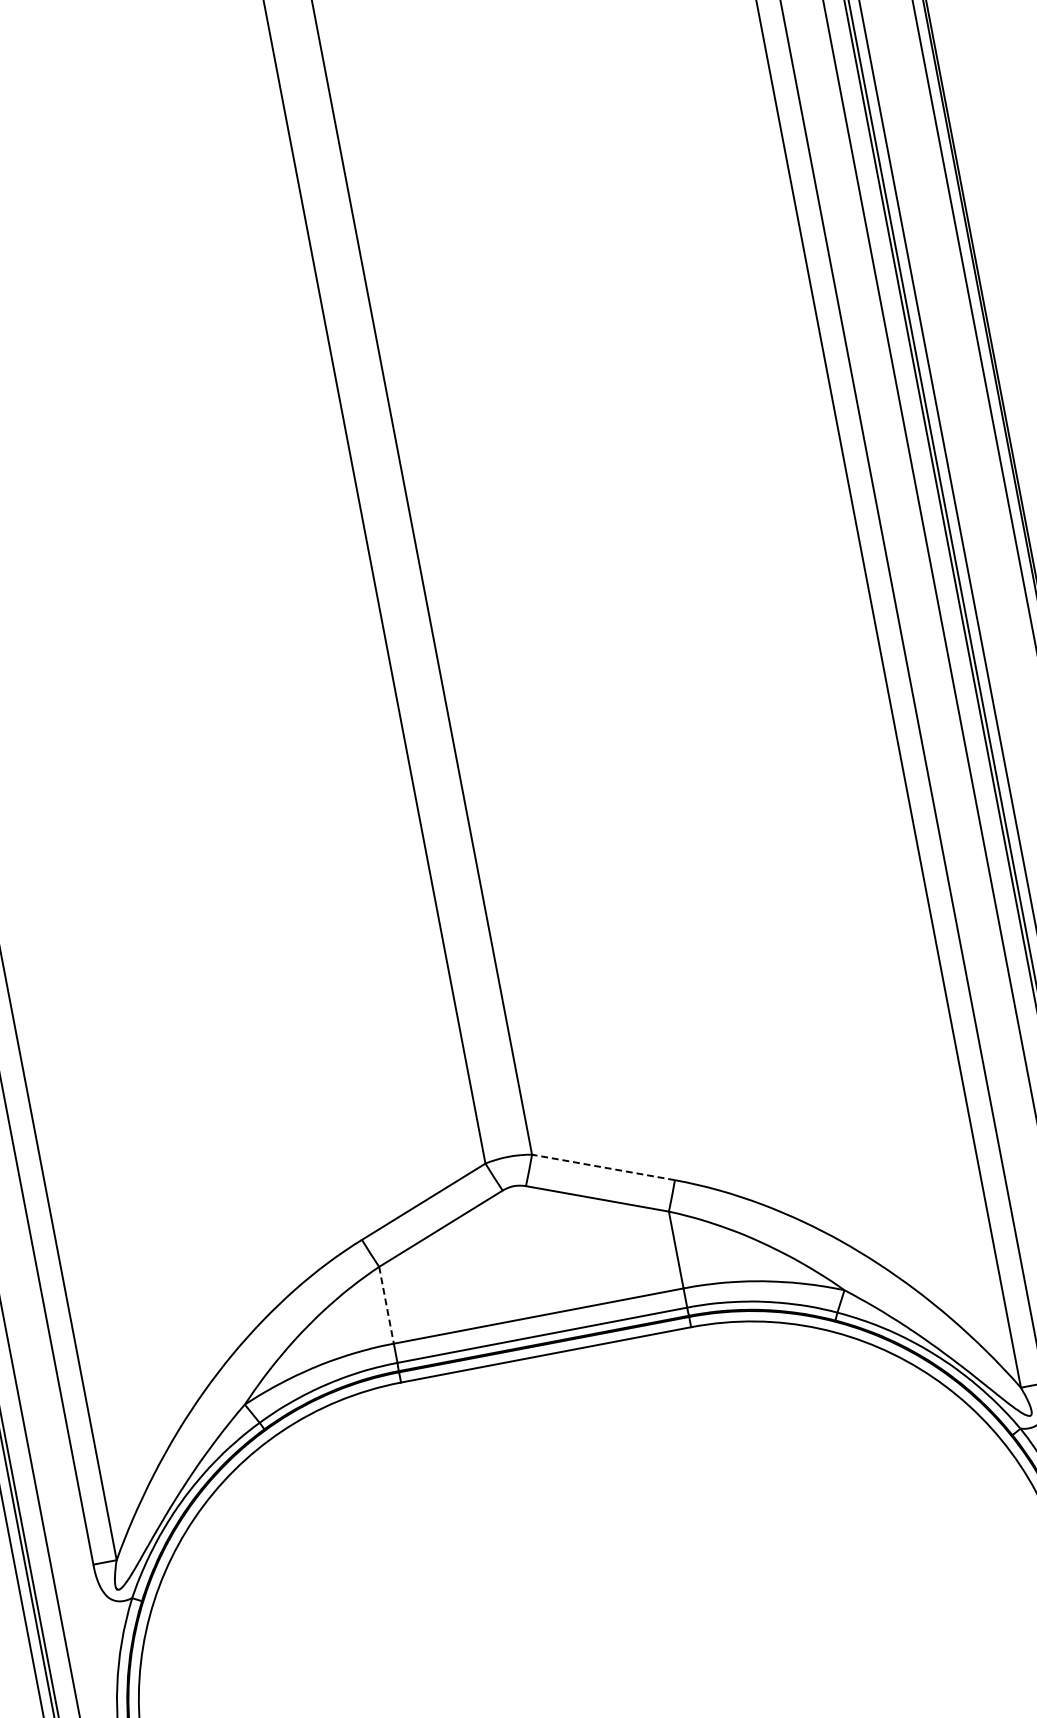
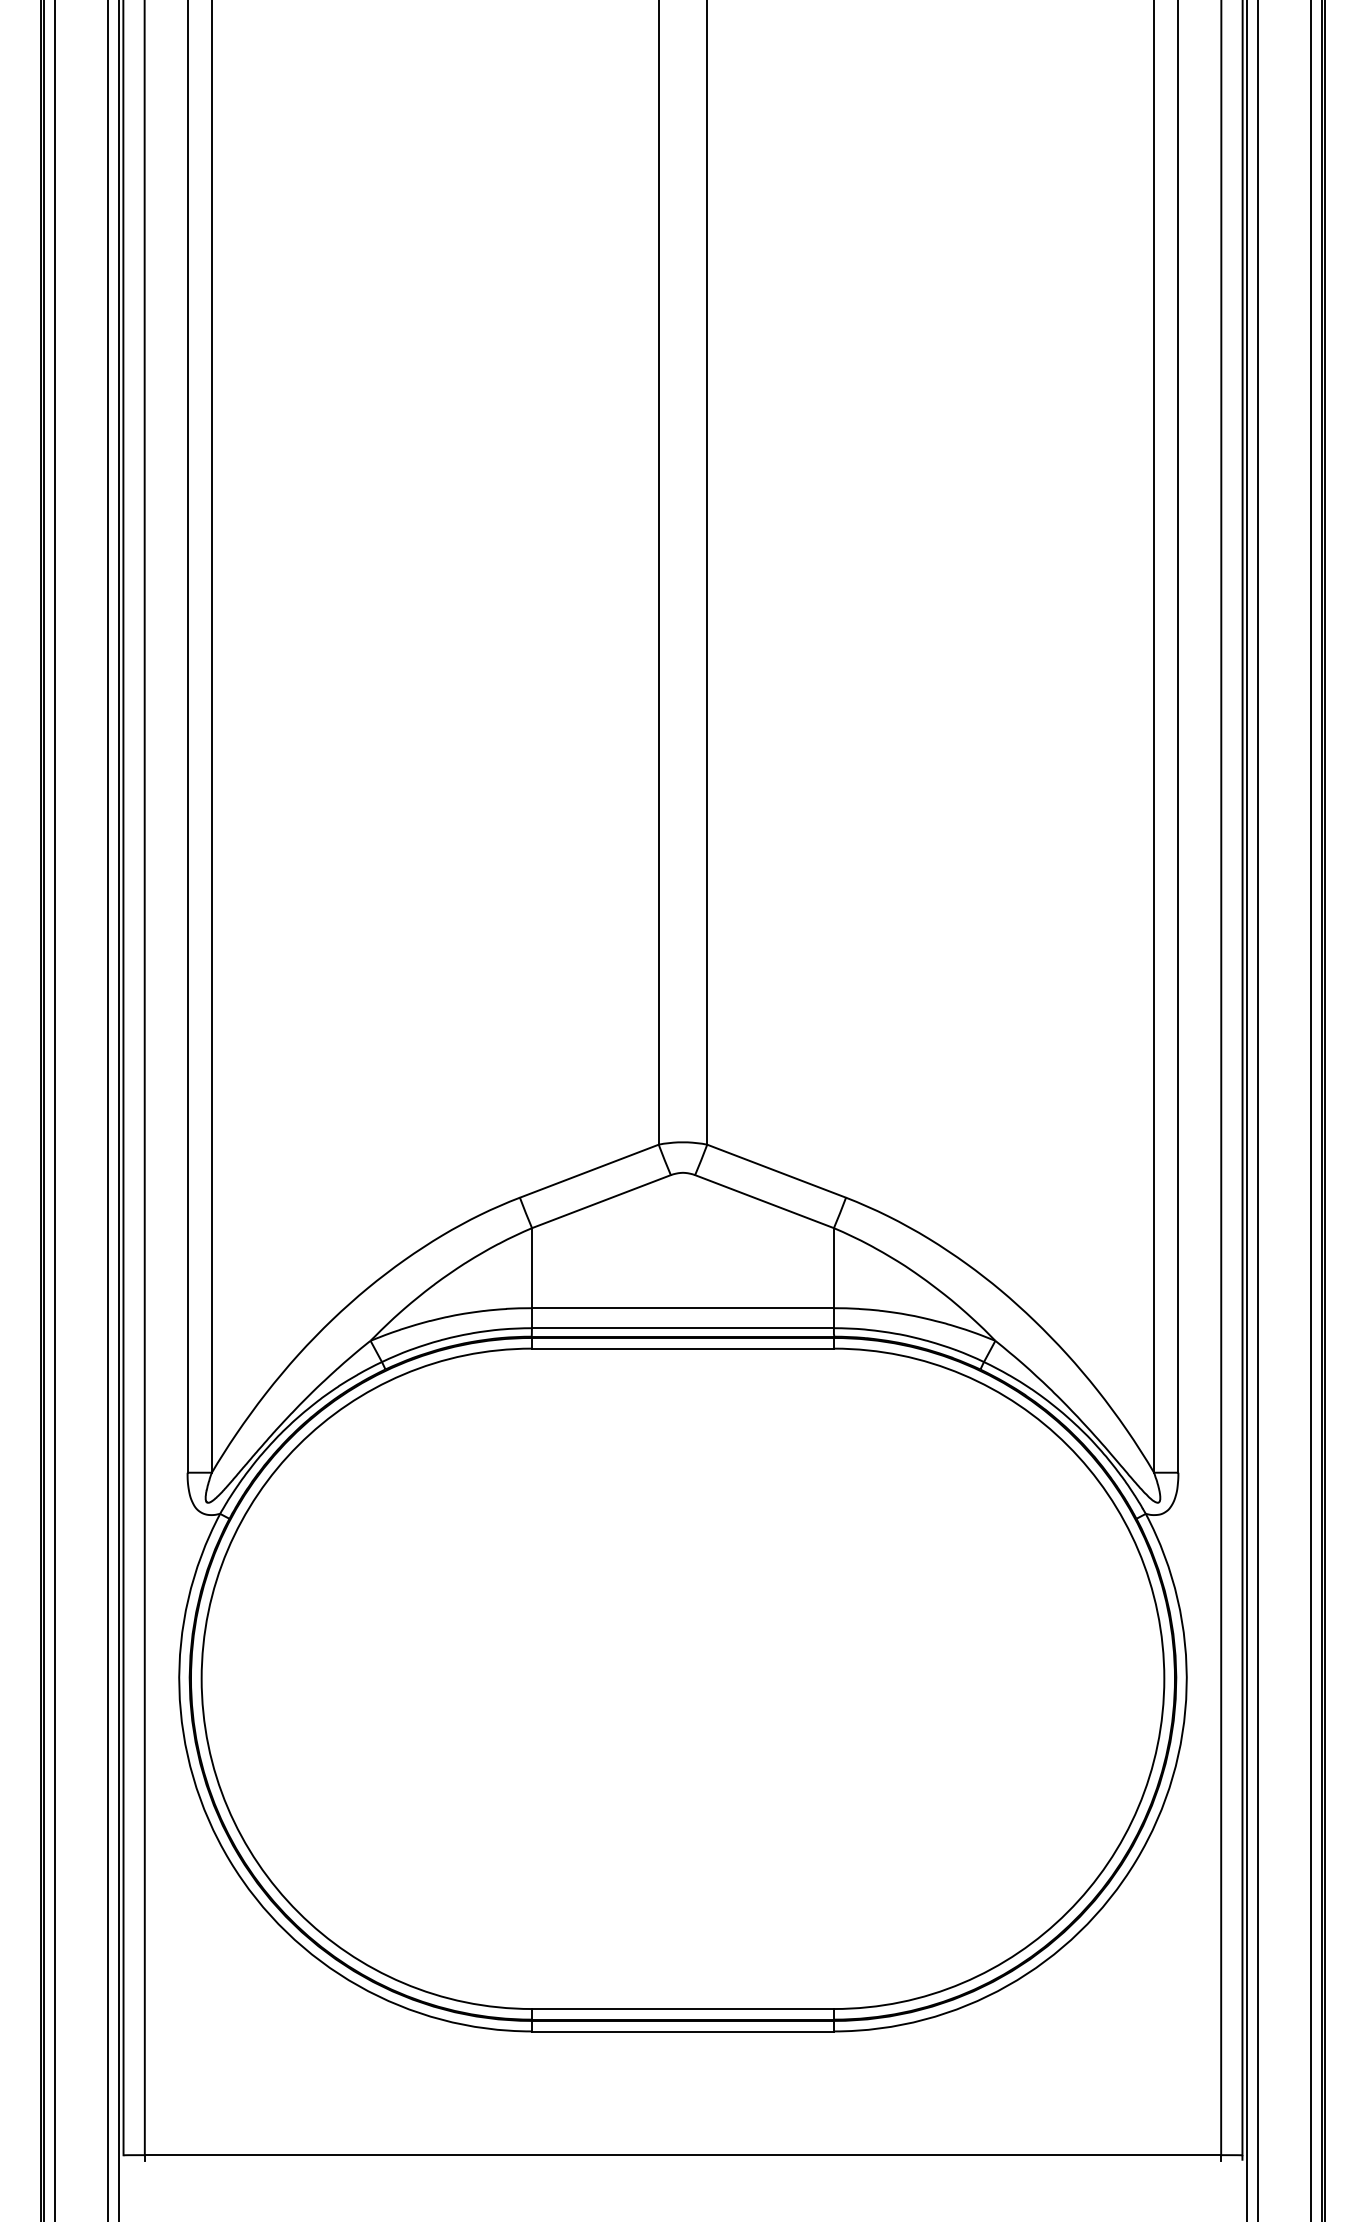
line: (603, 1167) -> (776, 1171), dashed -> solid
line: (387, 1305) -> (532, 1268), dashed -> solid

